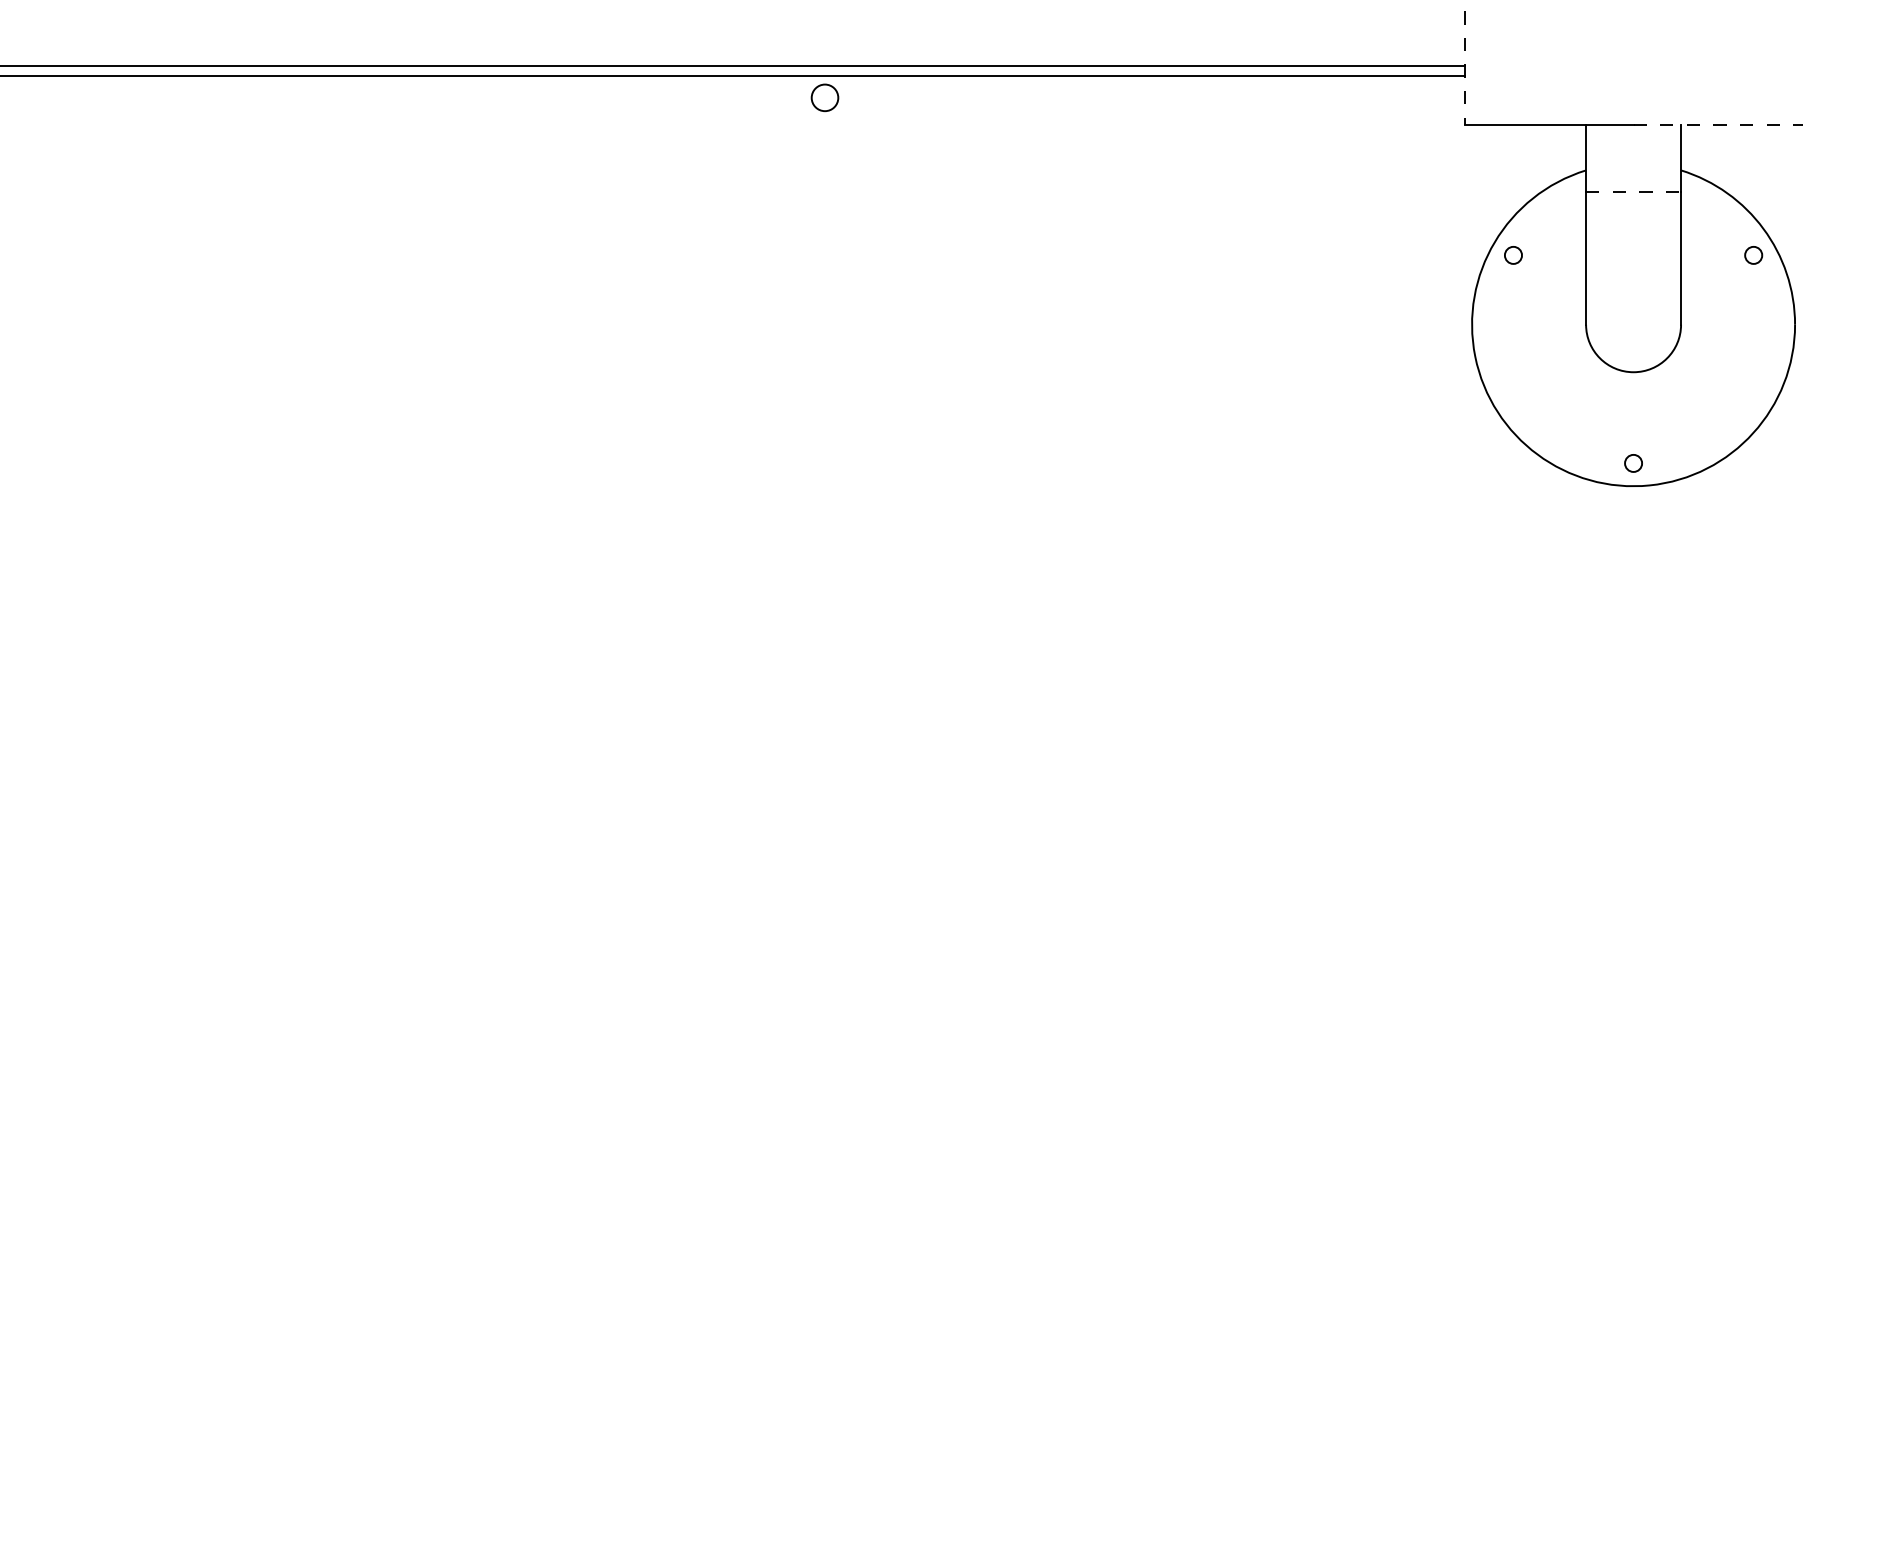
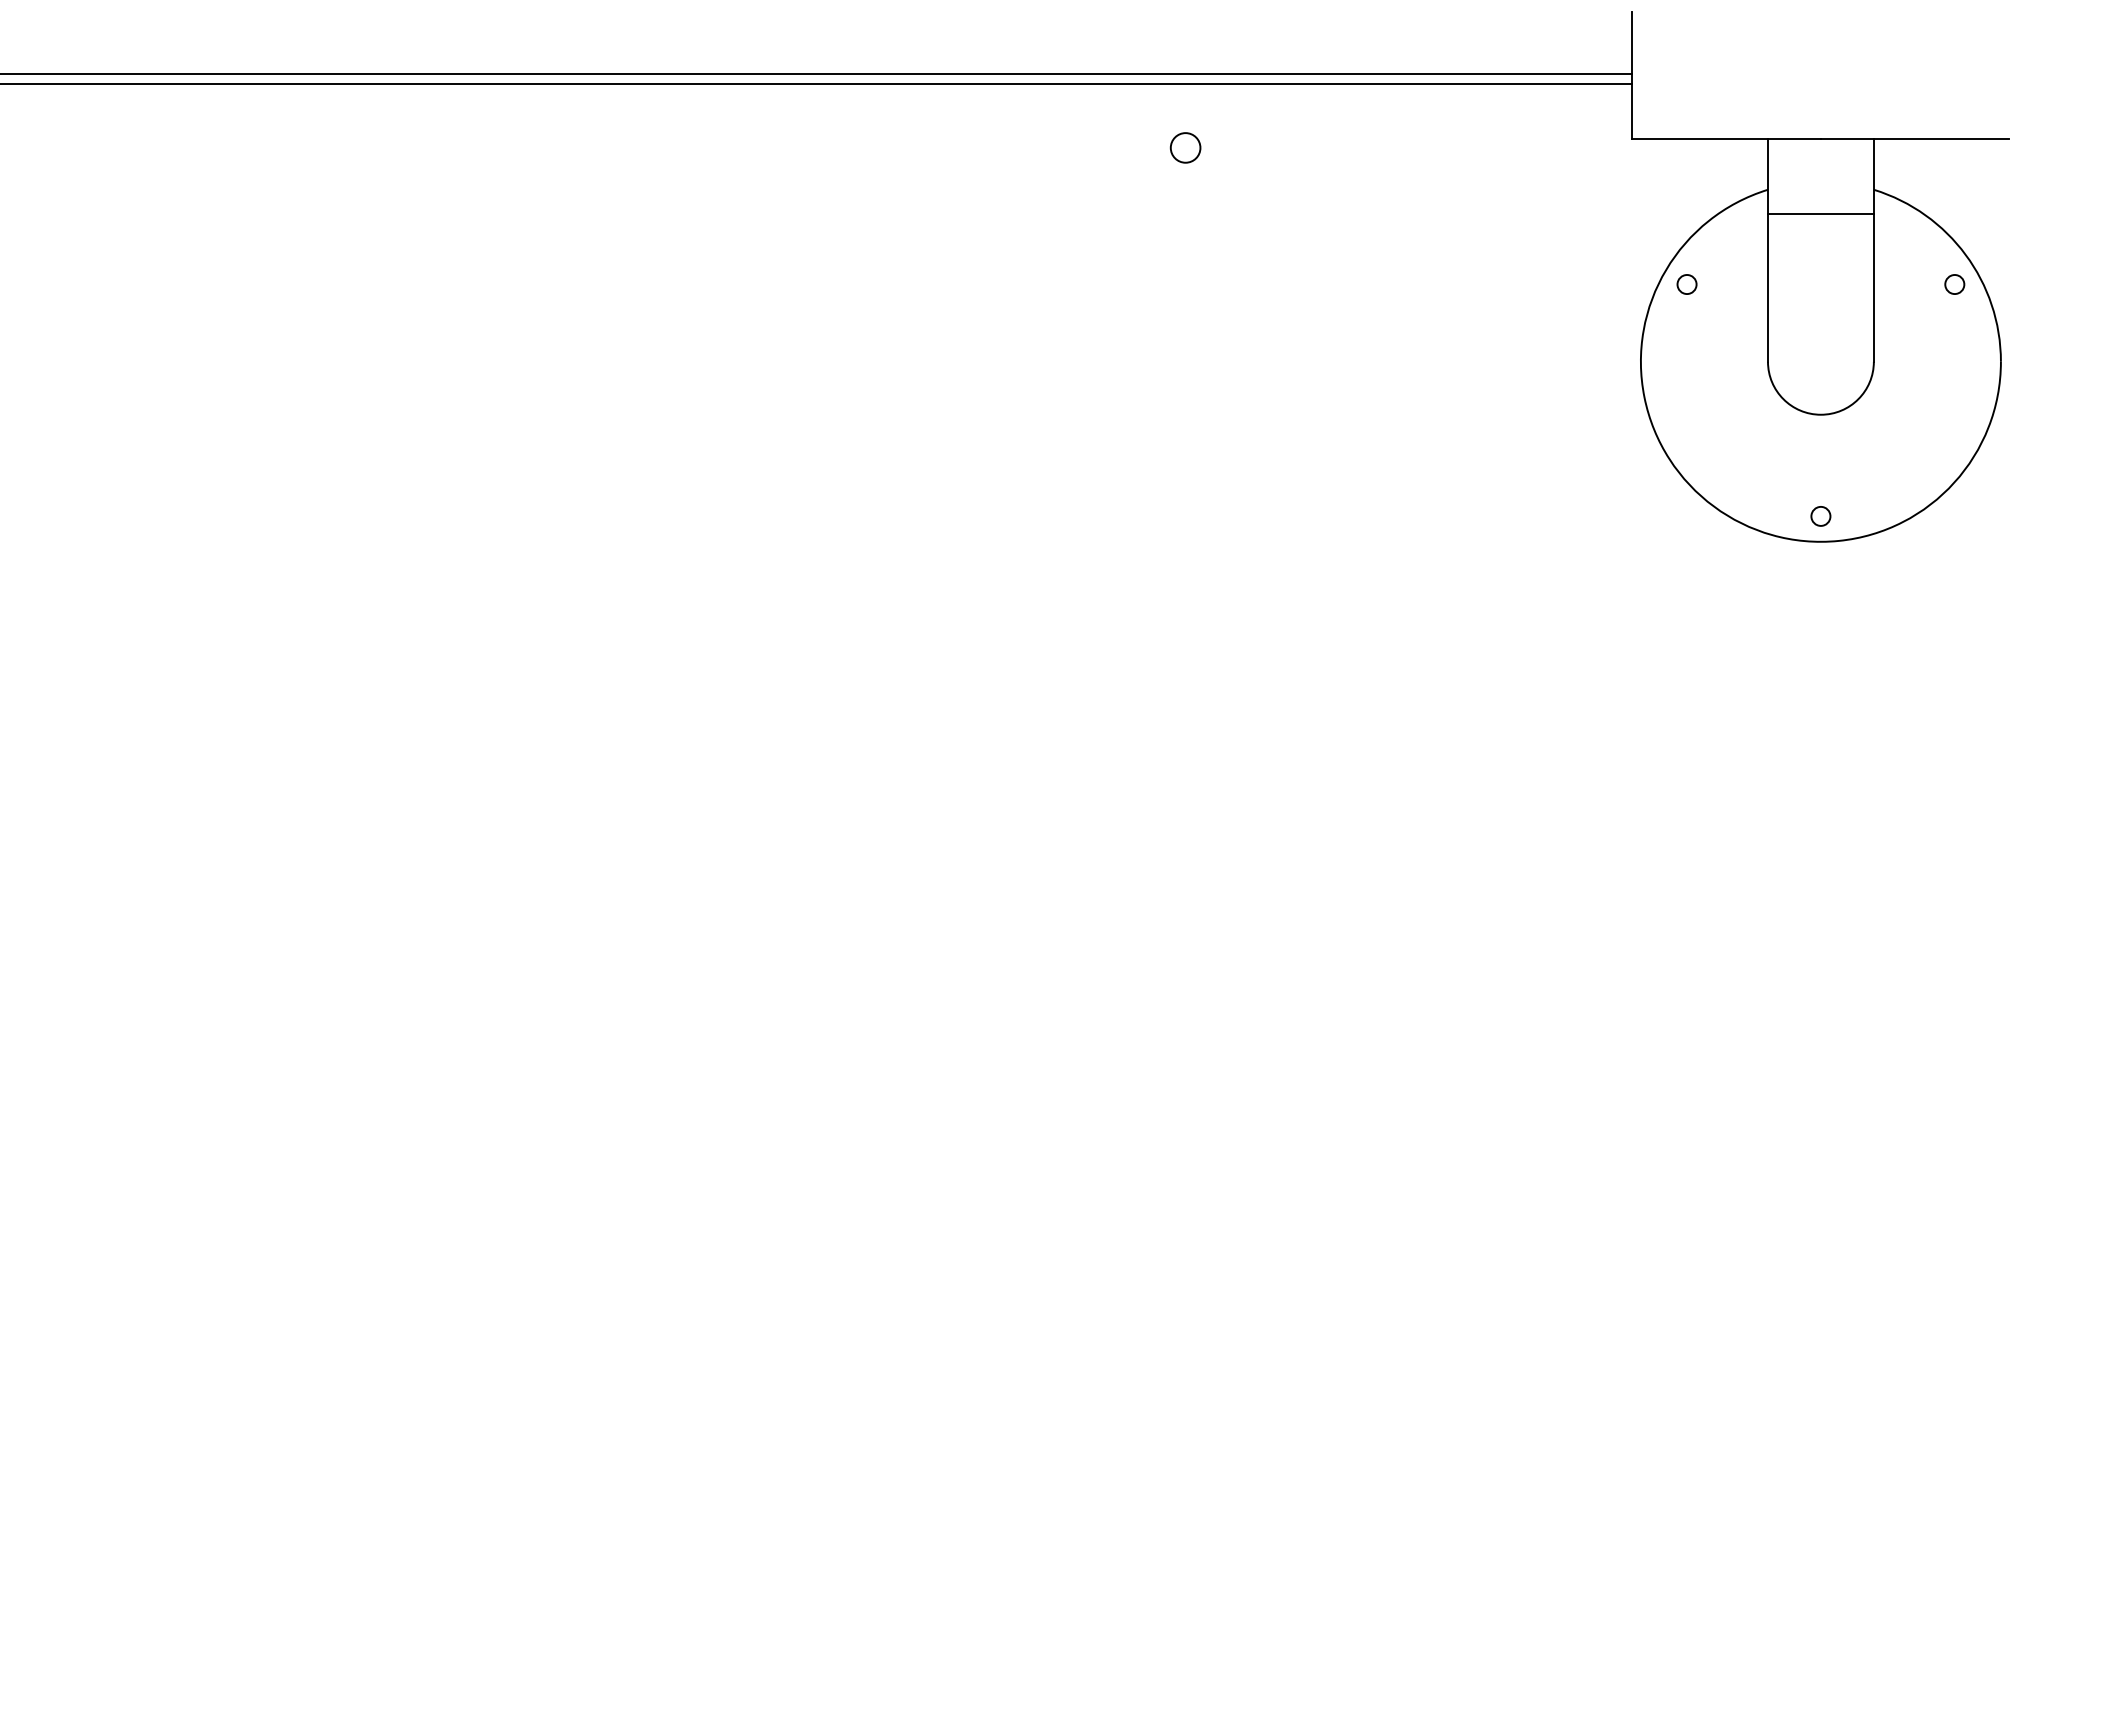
line: (1464, 67) -> (1632, 75), dashed -> solid
circle: (824, 97) -> (1185, 147), moved
line: (1718, 125) -> (1915, 139), dashed -> solid
line: (1633, 191) -> (1820, 213), dashed -> solid

